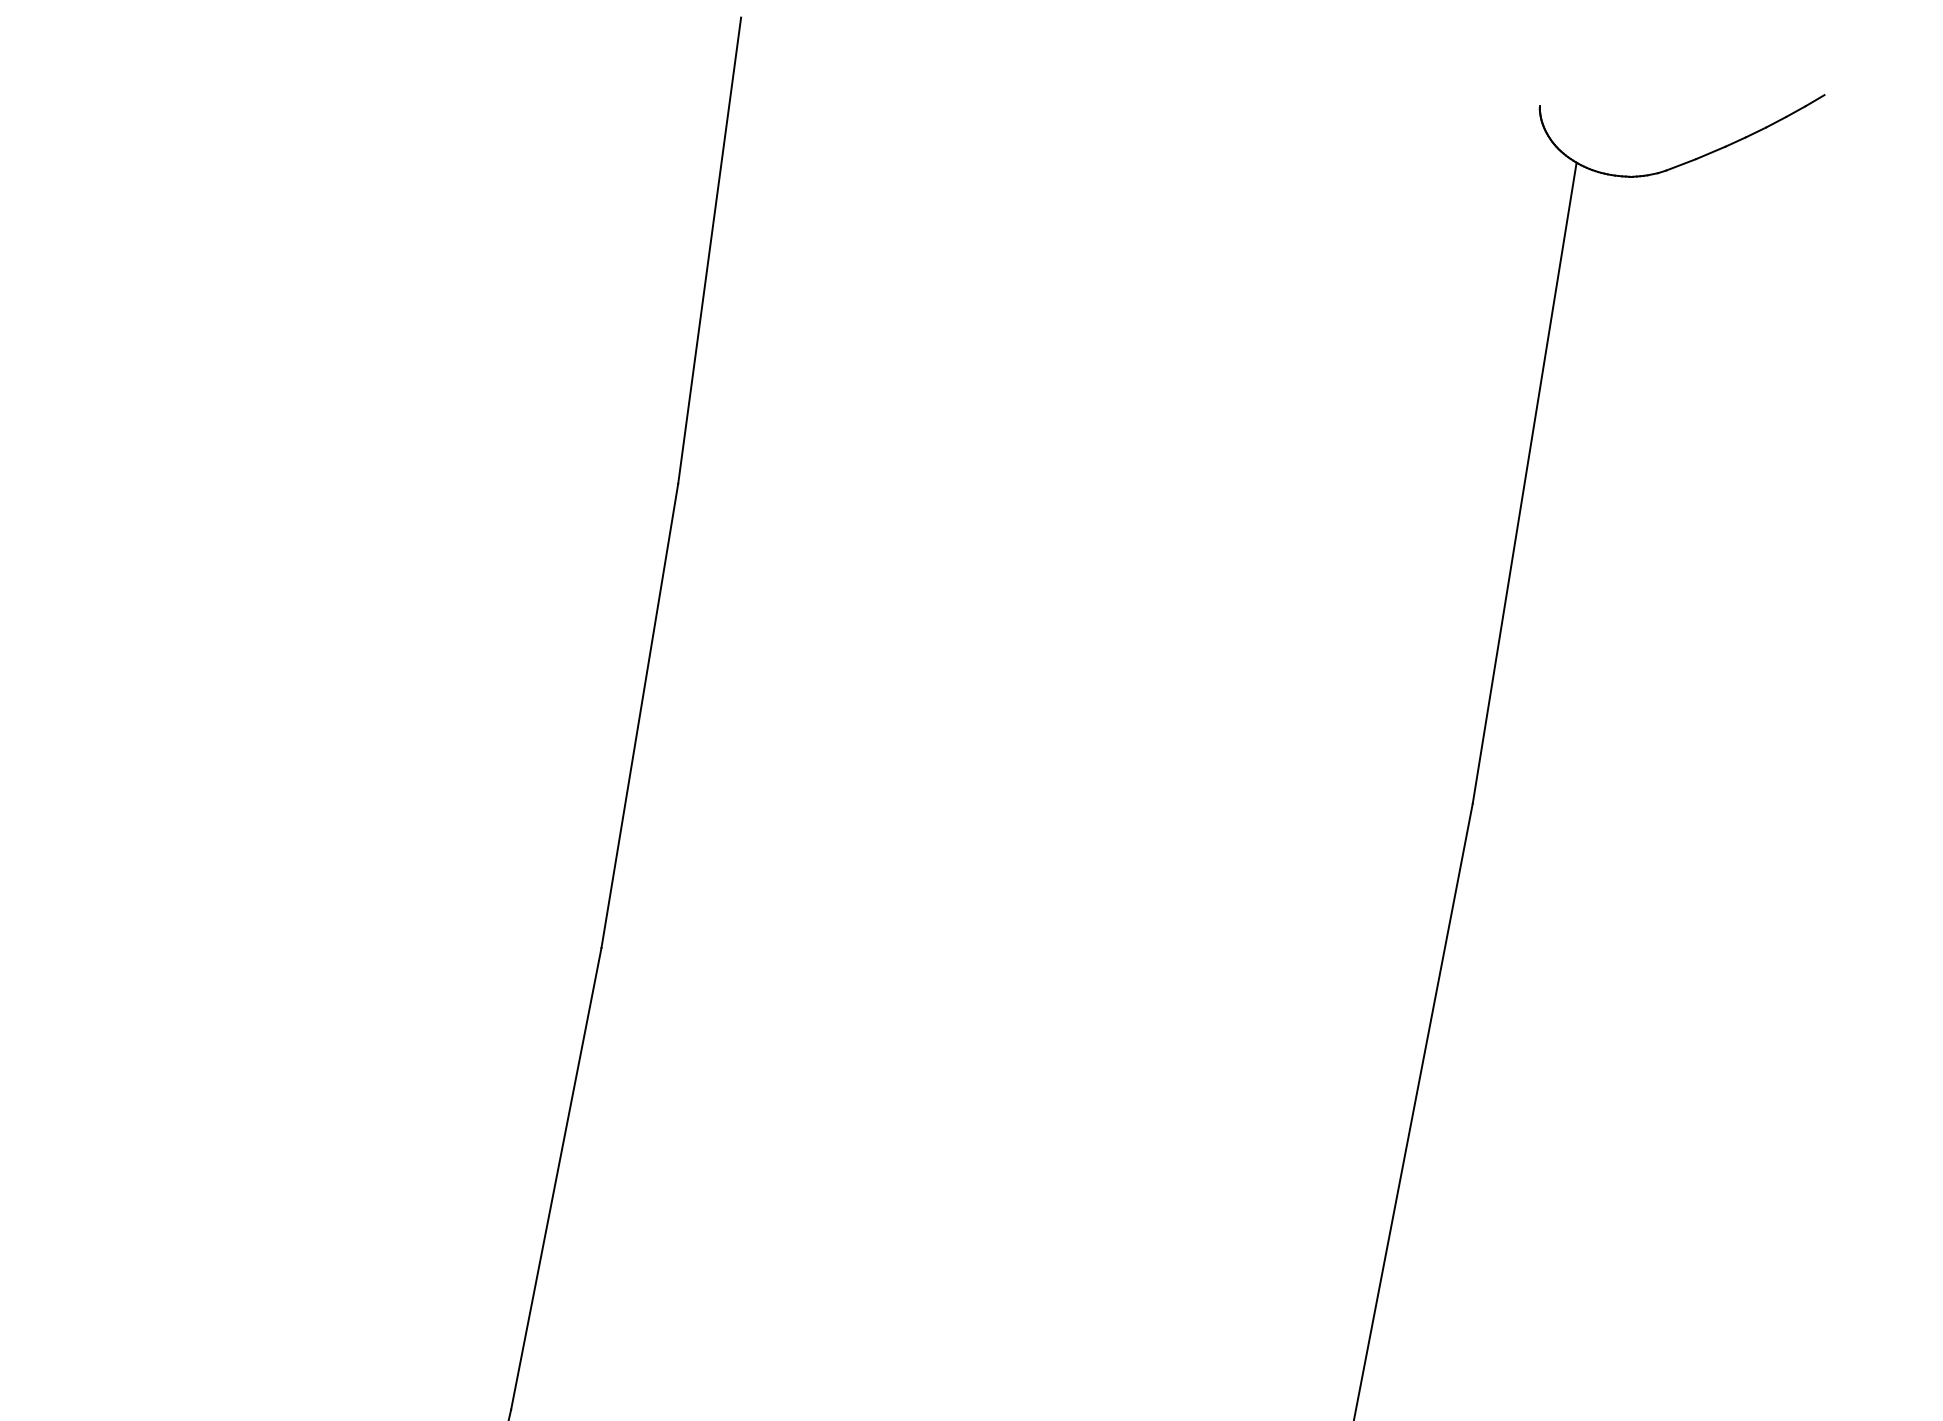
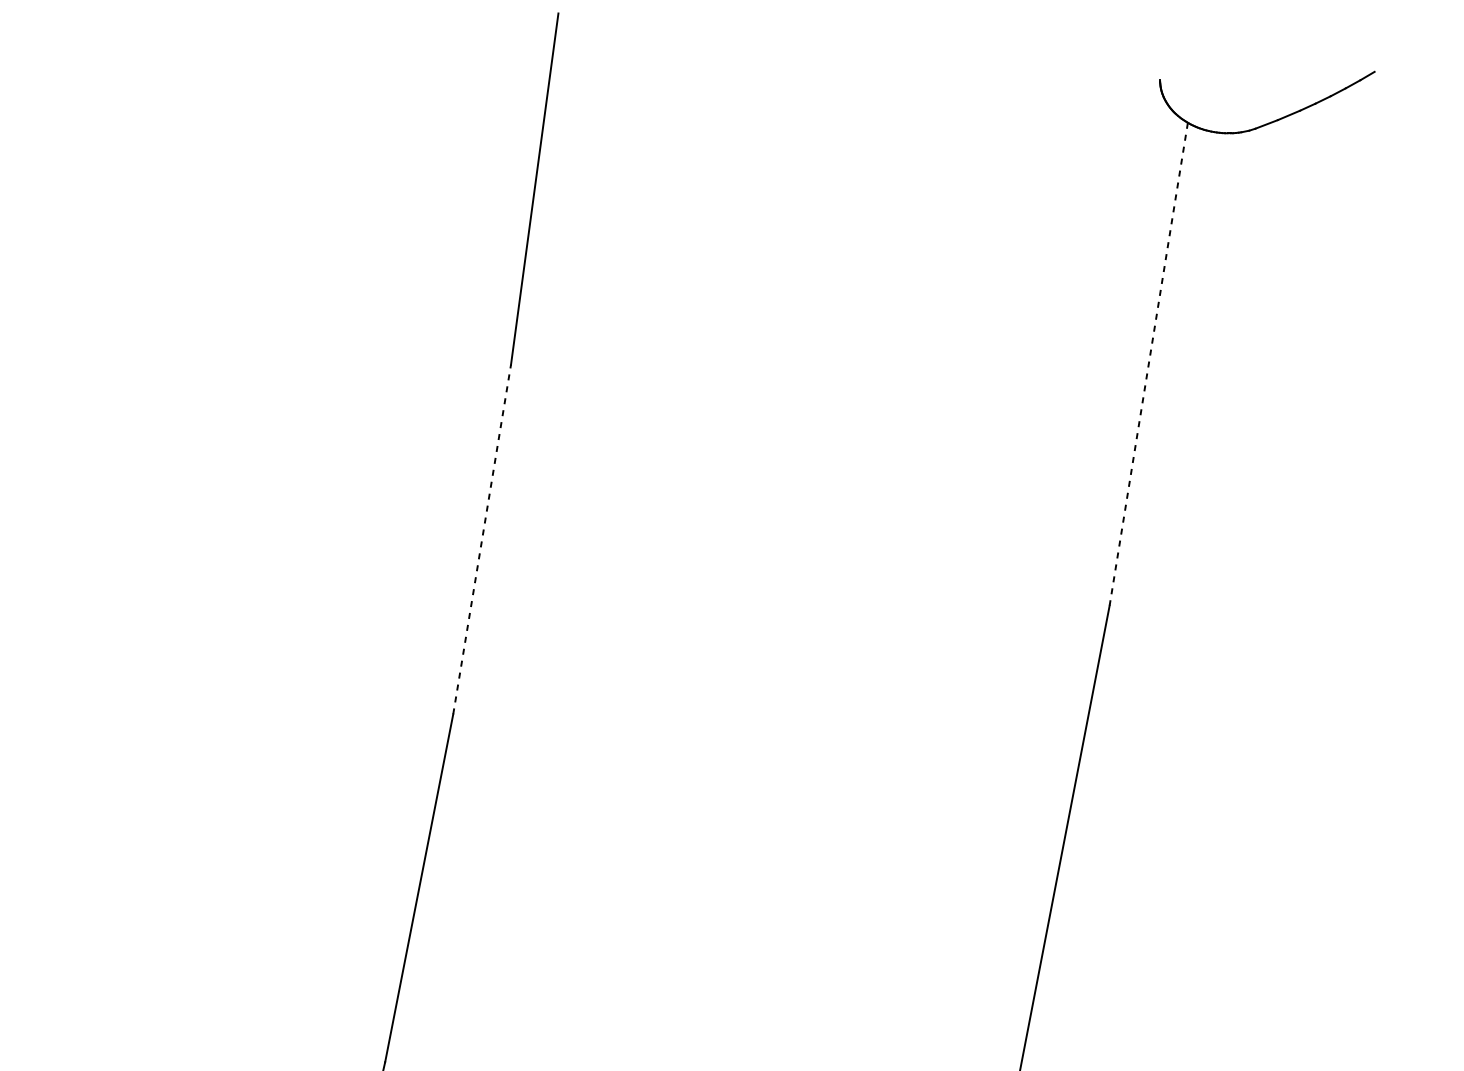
line: (1524, 483) -> (1148, 364), solid -> dashed
line: (639, 715) -> (481, 539), solid -> dashed

